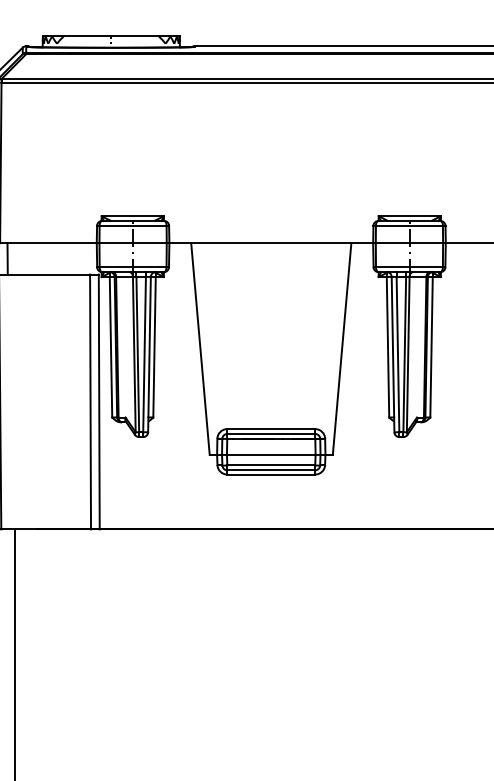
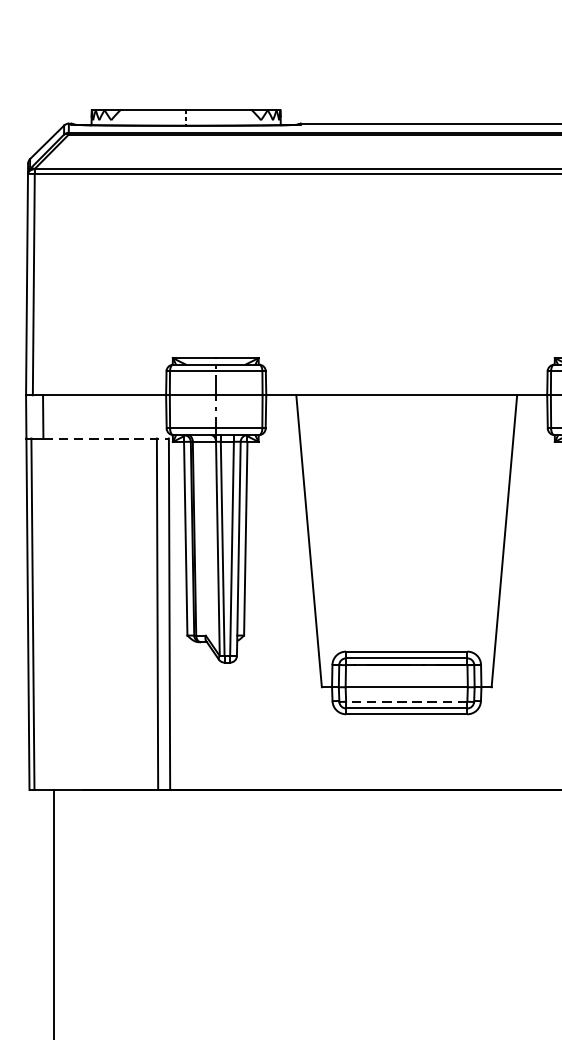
line: (53, 274) -> (106, 438), solid -> dashed
line: (271, 465) -> (407, 701), solid -> dashed

